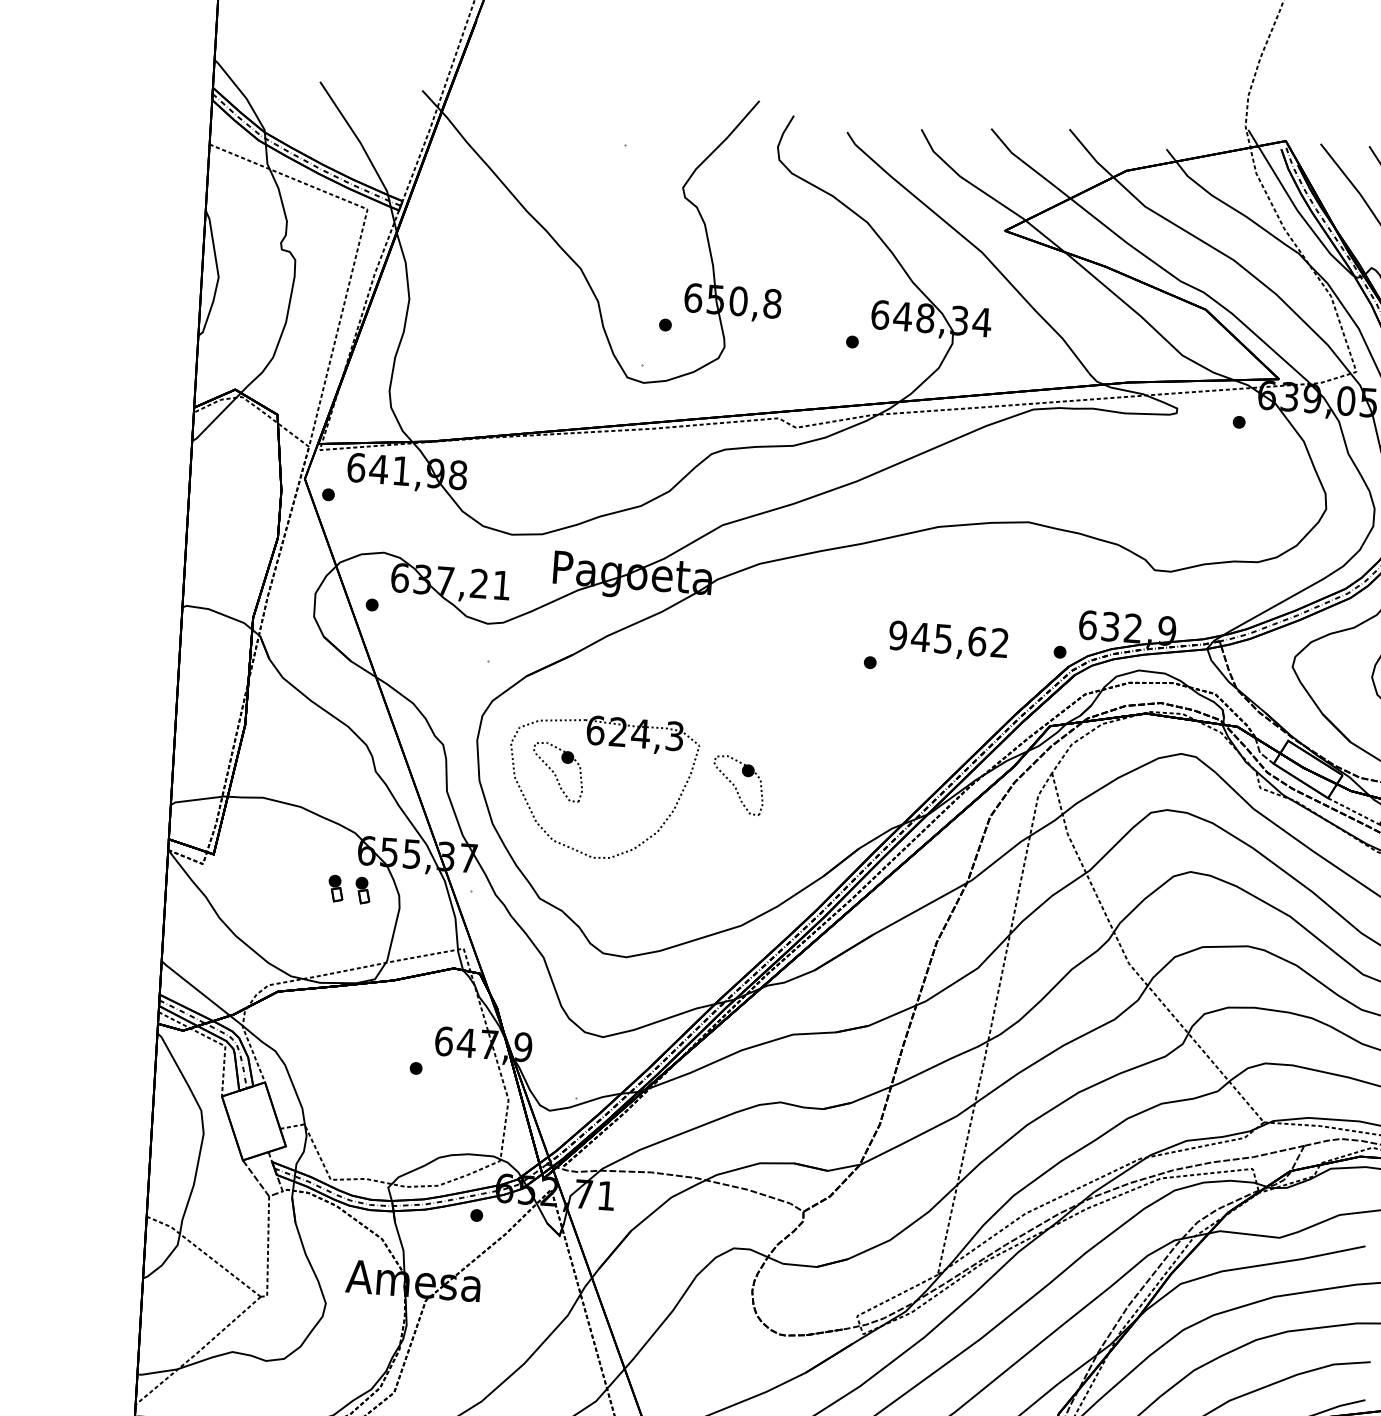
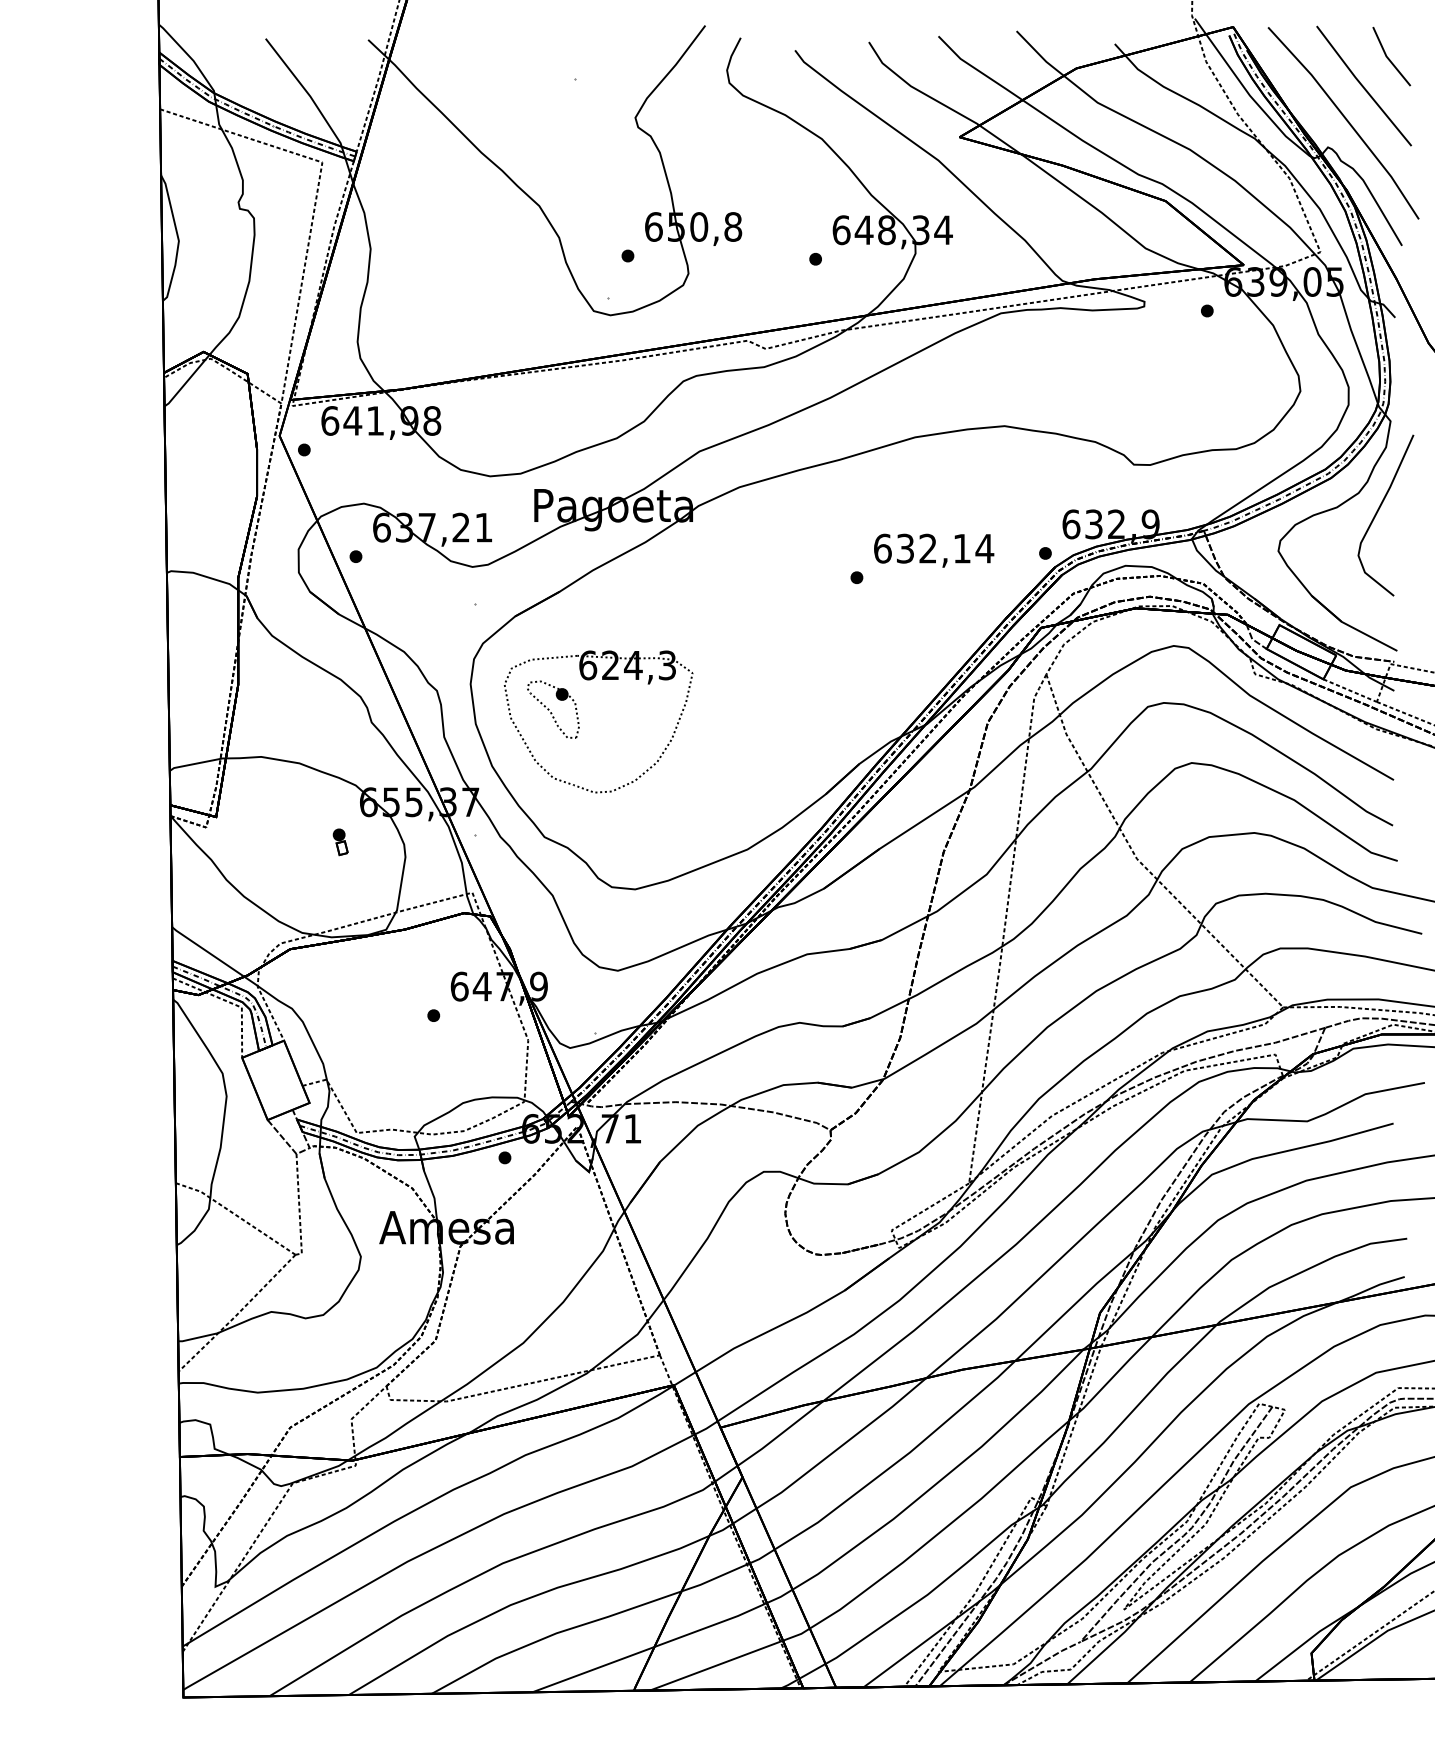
text: (948, 639) -> (933, 548), 945,62 -> 632,14
part: (738, 785) -> (734, 709), removed
part: (362, 890) -> (367, 842), removed

